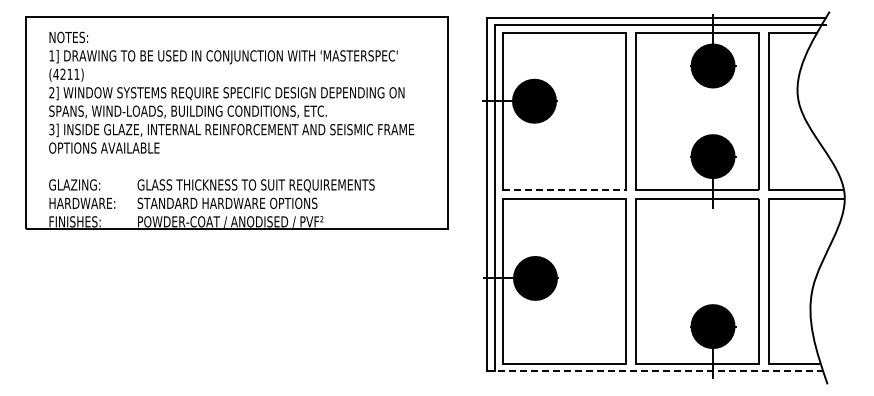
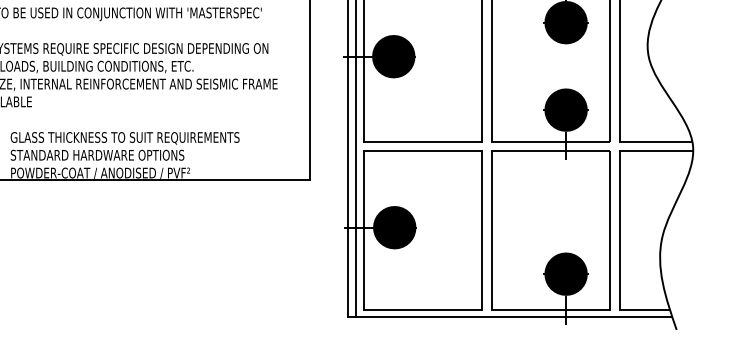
line: (565, 189) -> (423, 141), dashed -> solid
line: (655, 371) -> (510, 317), dashed -> solid

